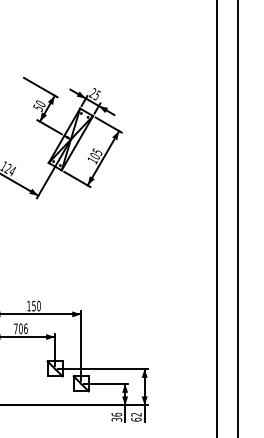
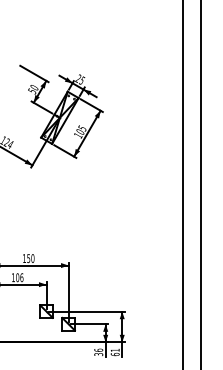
text: (15, 328) -> (13, 277), 706 -> 106
text: (136, 414) -> (115, 350), 62 -> 61

